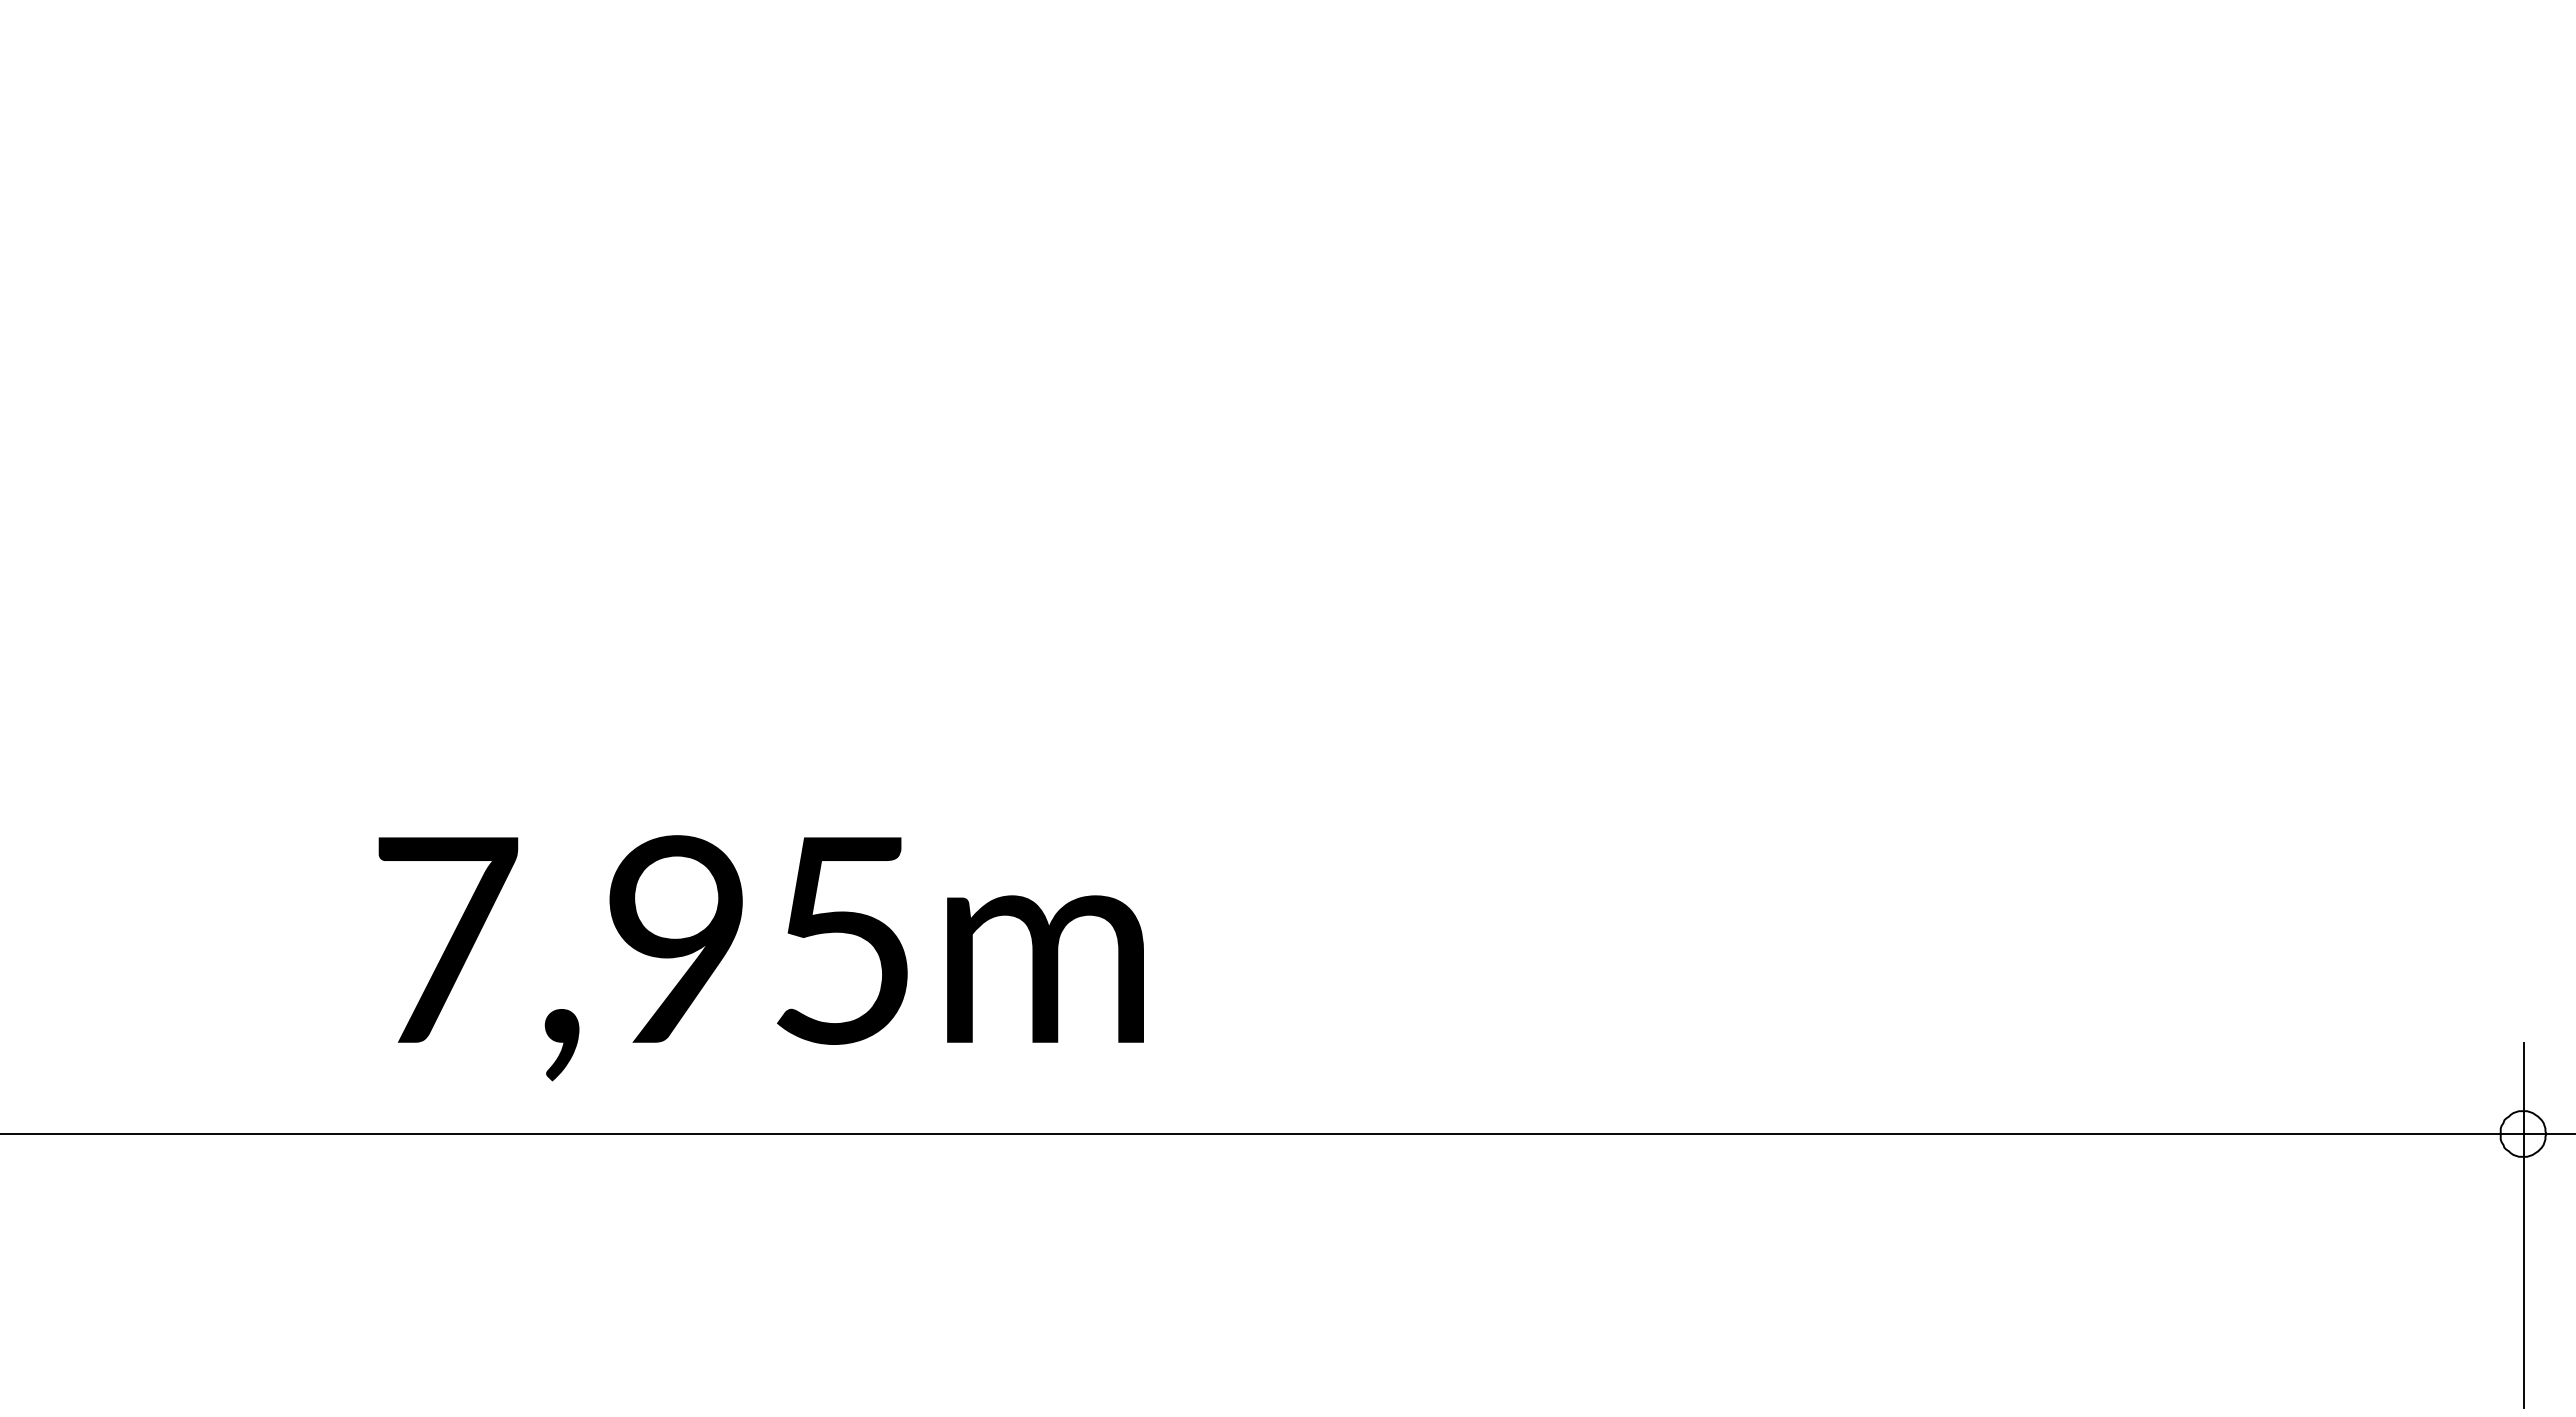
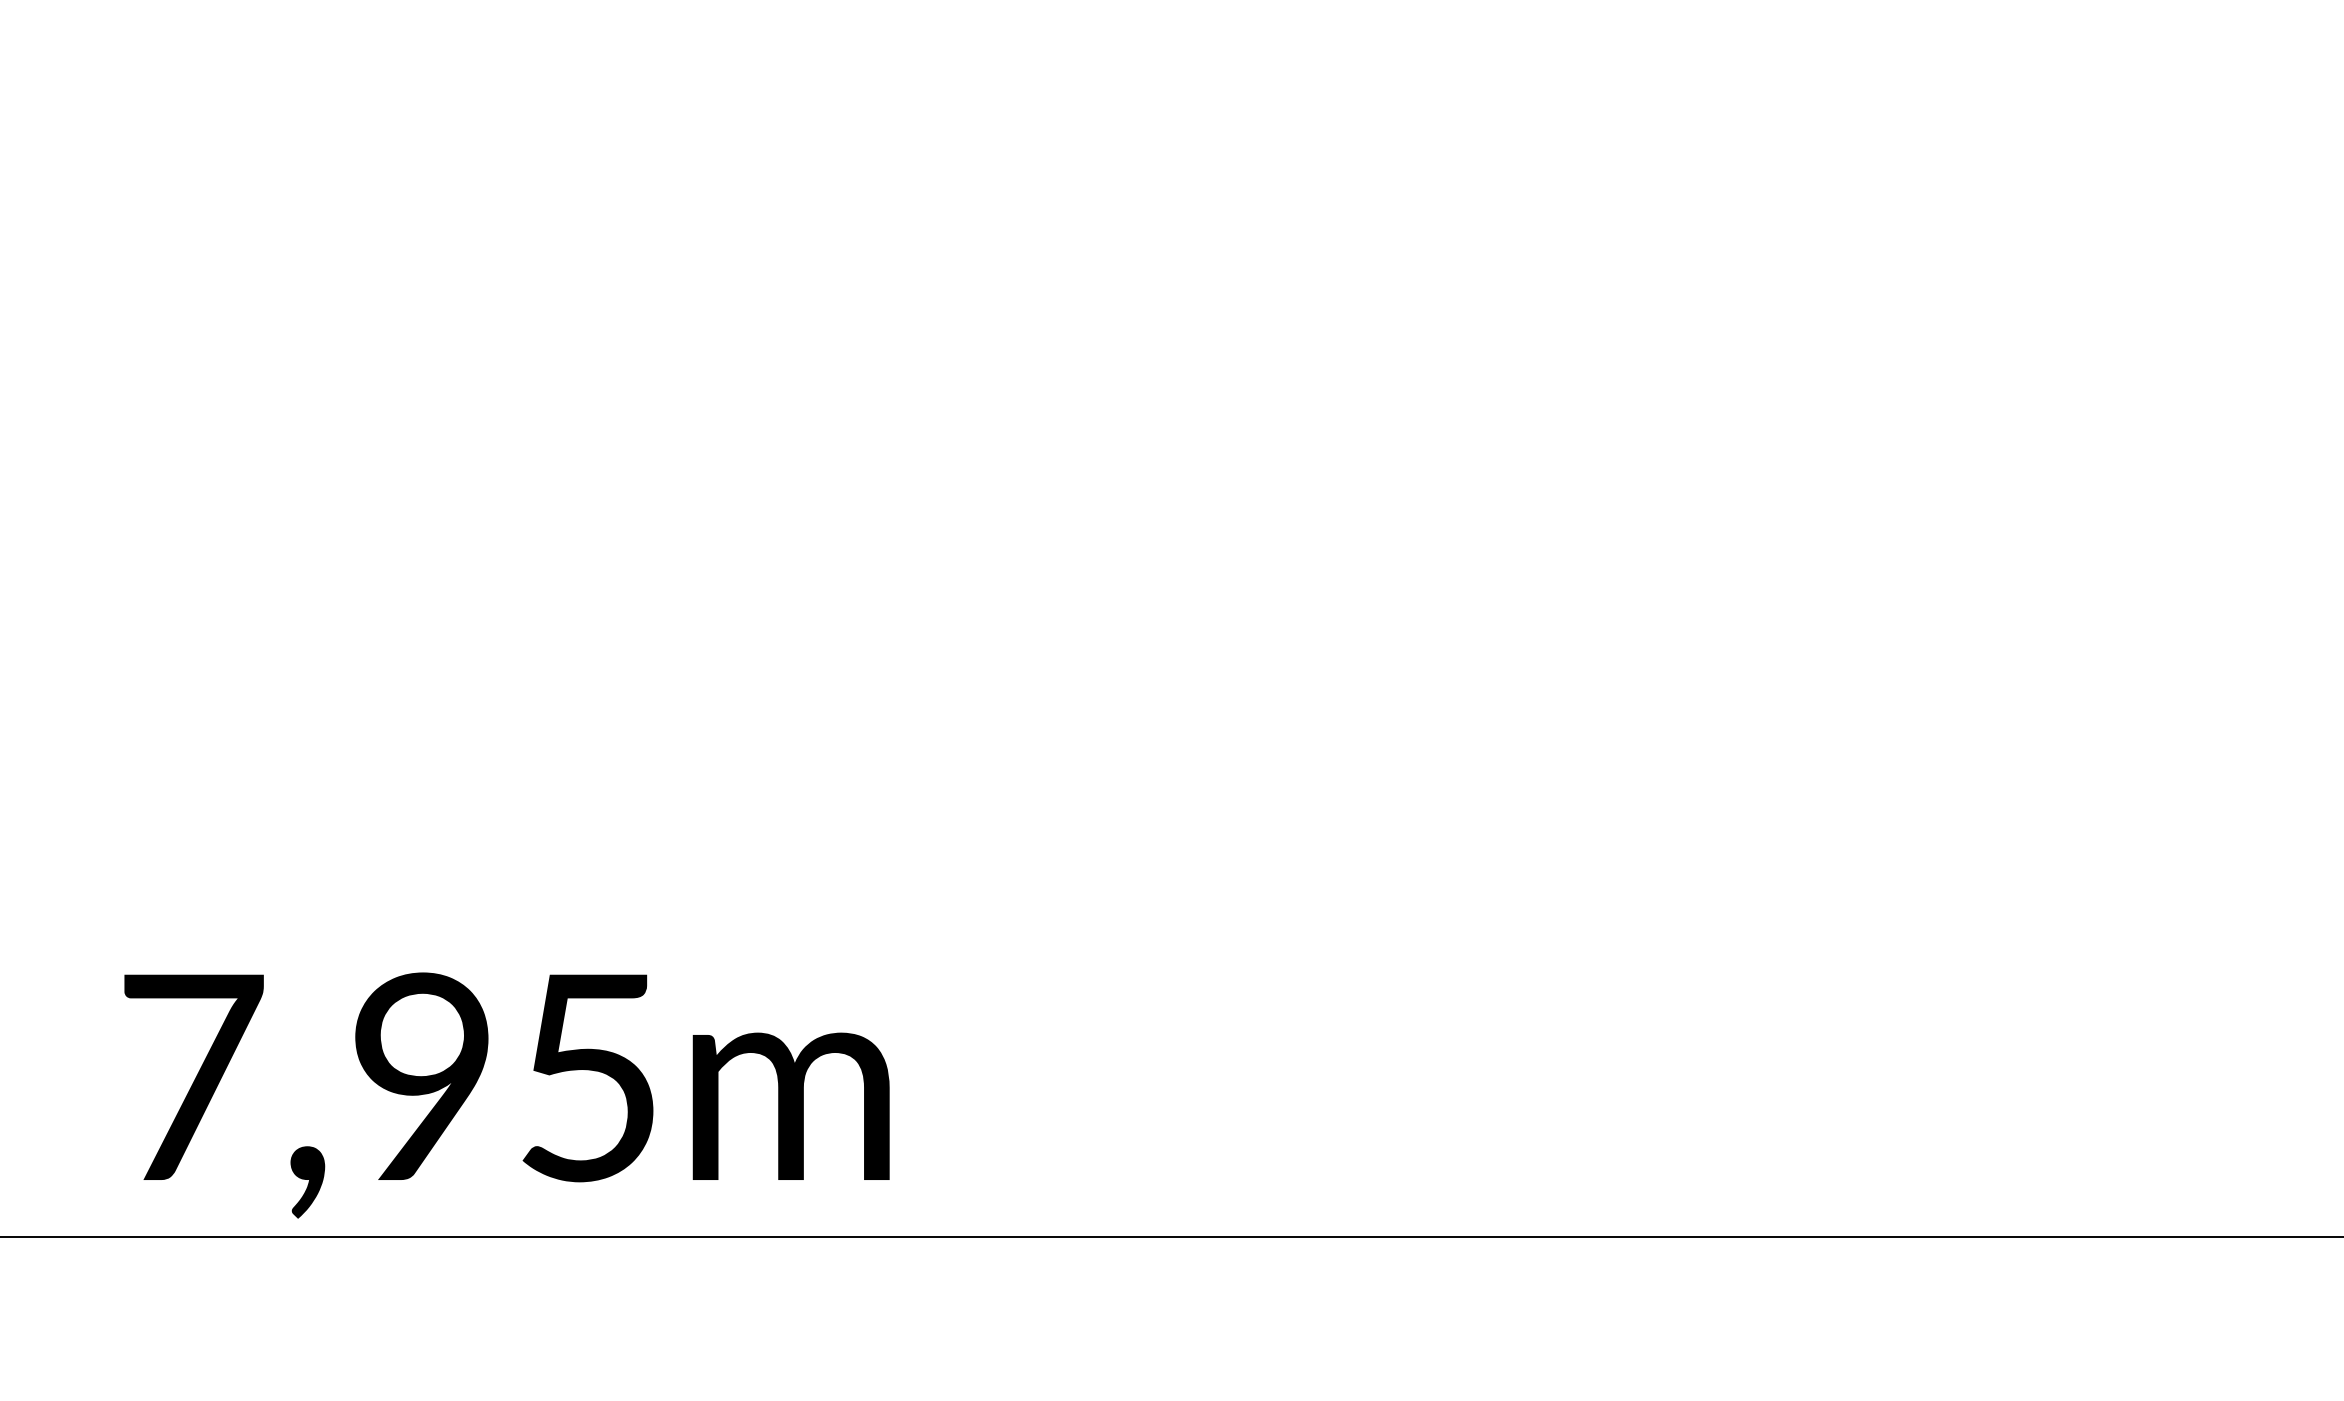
text: (760, 958) -> (506, 1095), moved

